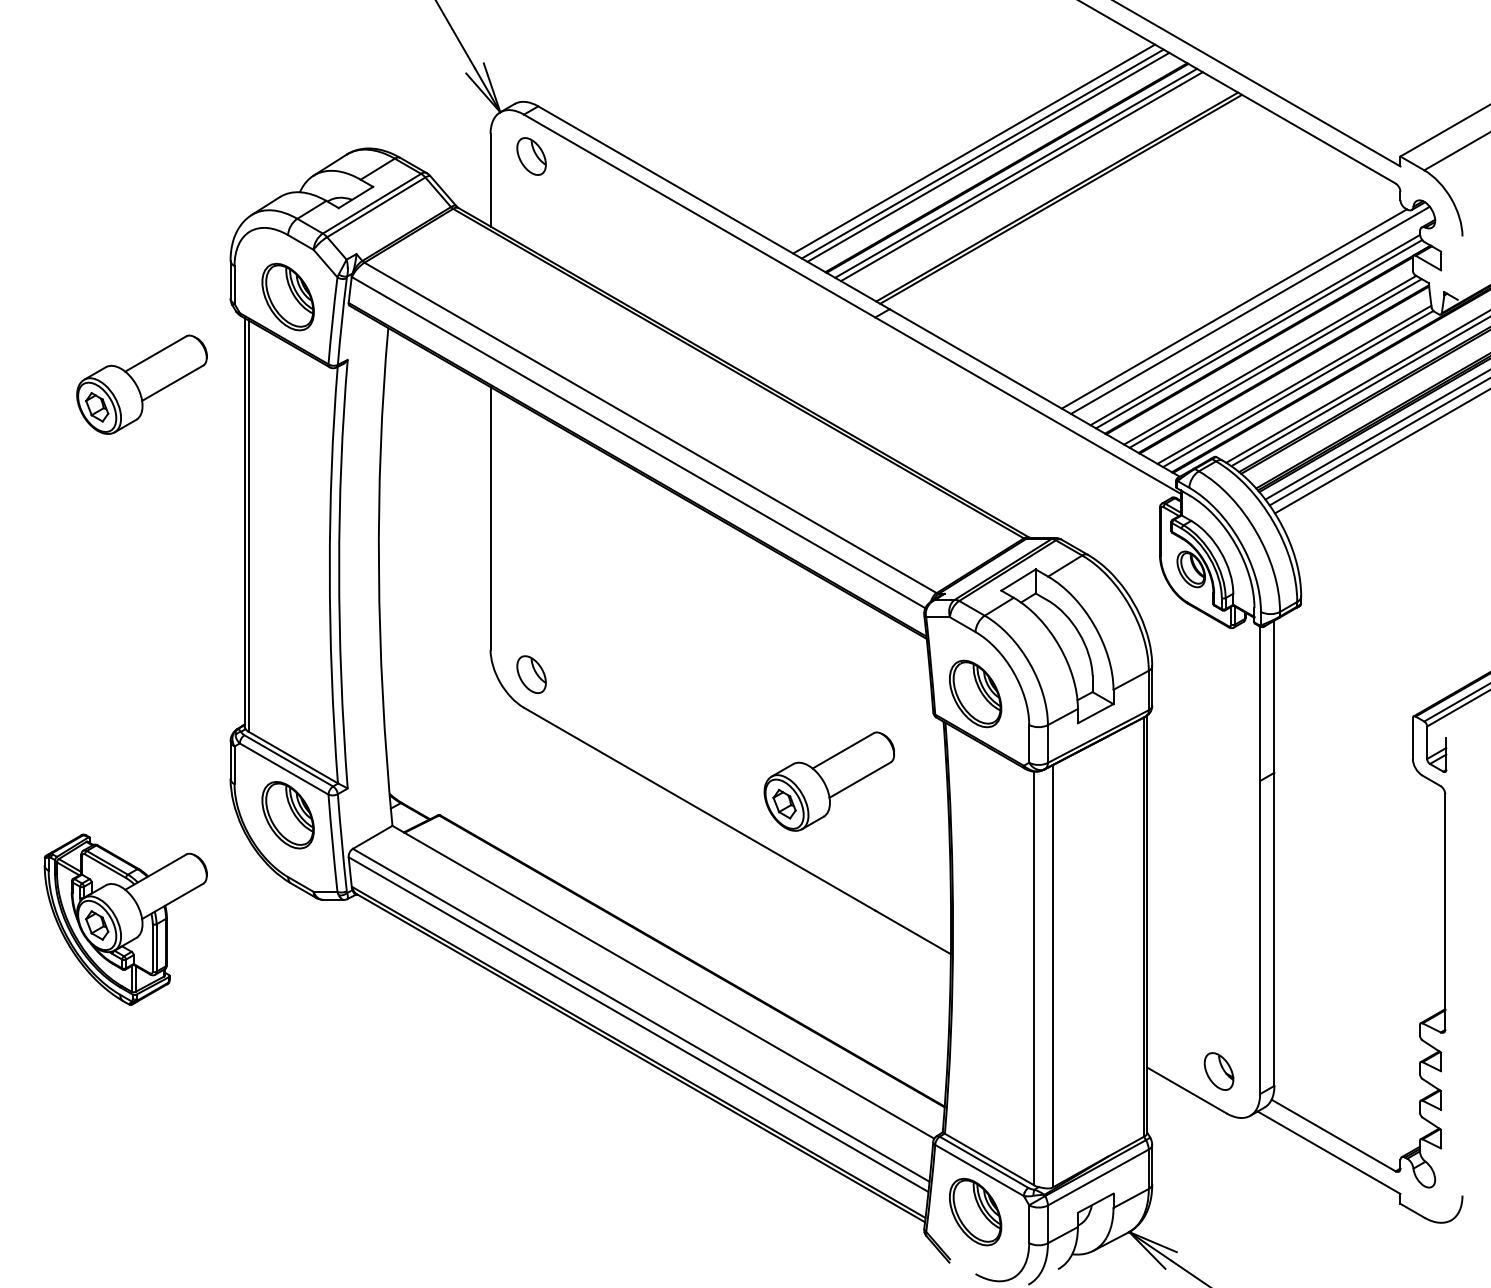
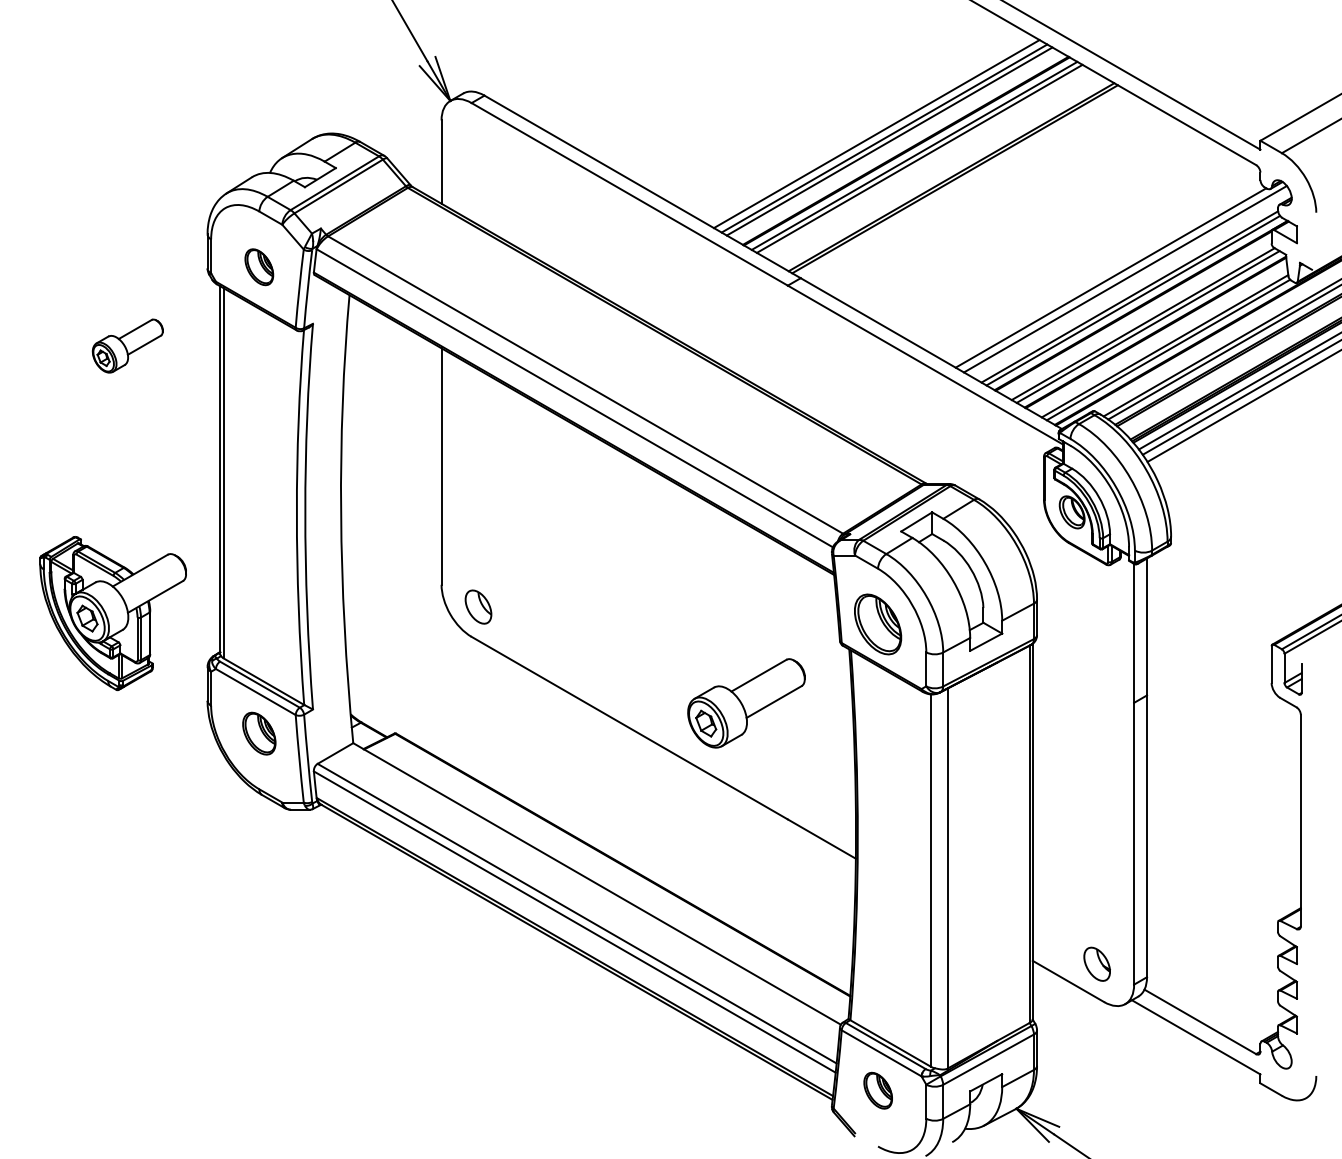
part: (531, 156) -> (478, 140), removed
part: (287, 296) -> (258, 266), size x0.6
part: (141, 384) -> (127, 345), size x0.6
part: (287, 815) -> (258, 733), size x0.7
part: (125, 919) -> (112, 613), moved
part: (975, 1211) -> (878, 1090), size x0.6

